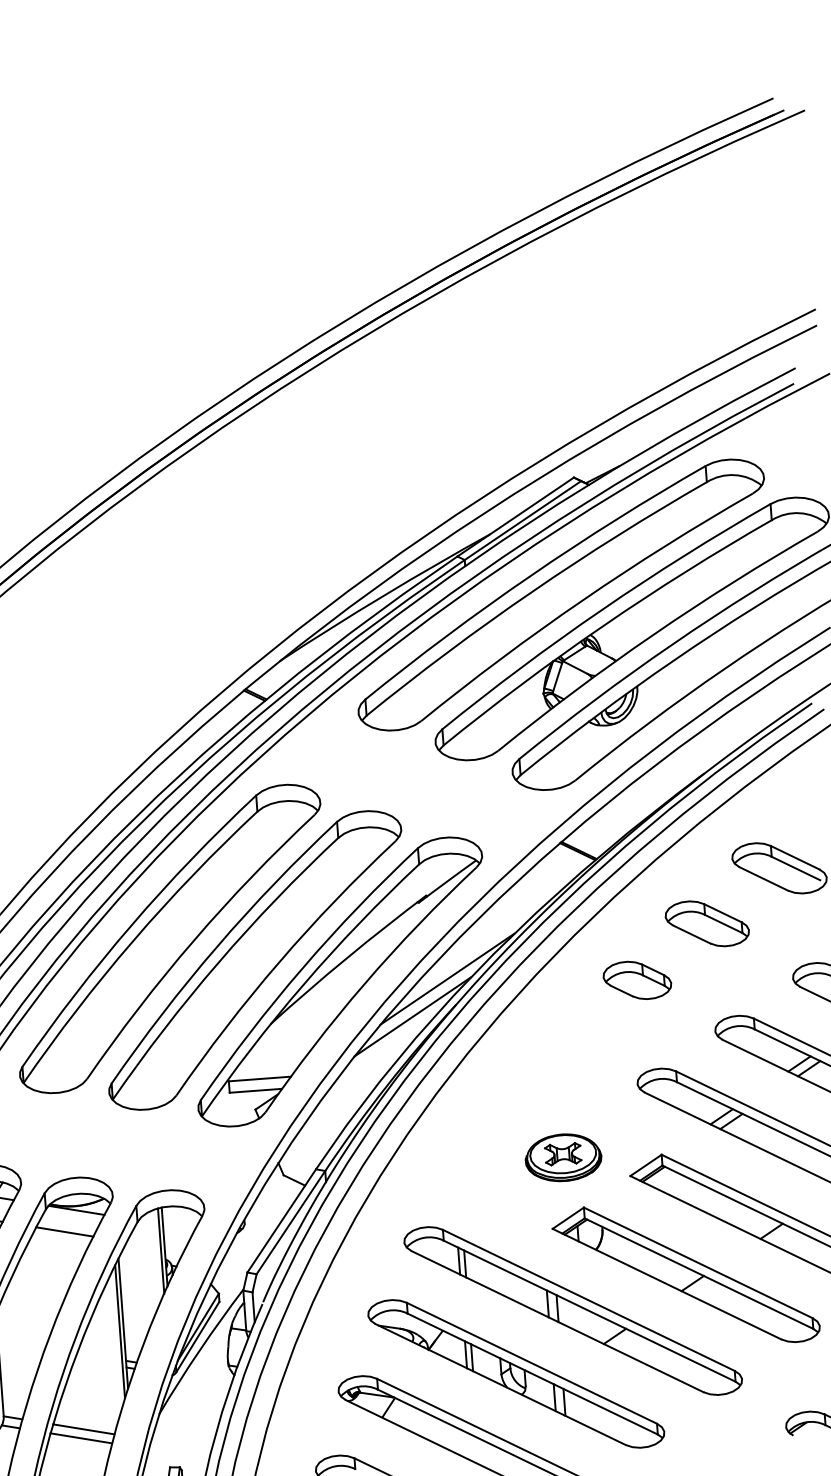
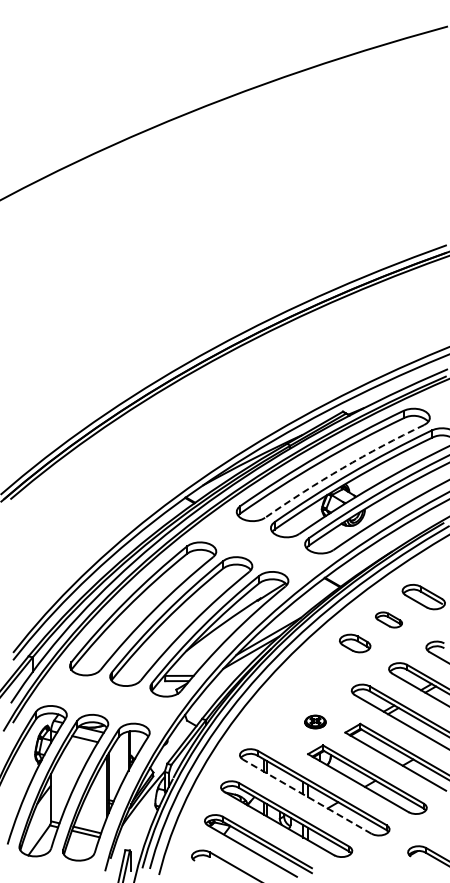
arc: (581, 601) -> (342, 468), solid -> dashed
part: (706, 922) -> (388, 619), size x0.7
part: (563, 1156) -> (315, 721), size x0.6
line: (555, 1321) -> (306, 796), solid -> dashed

